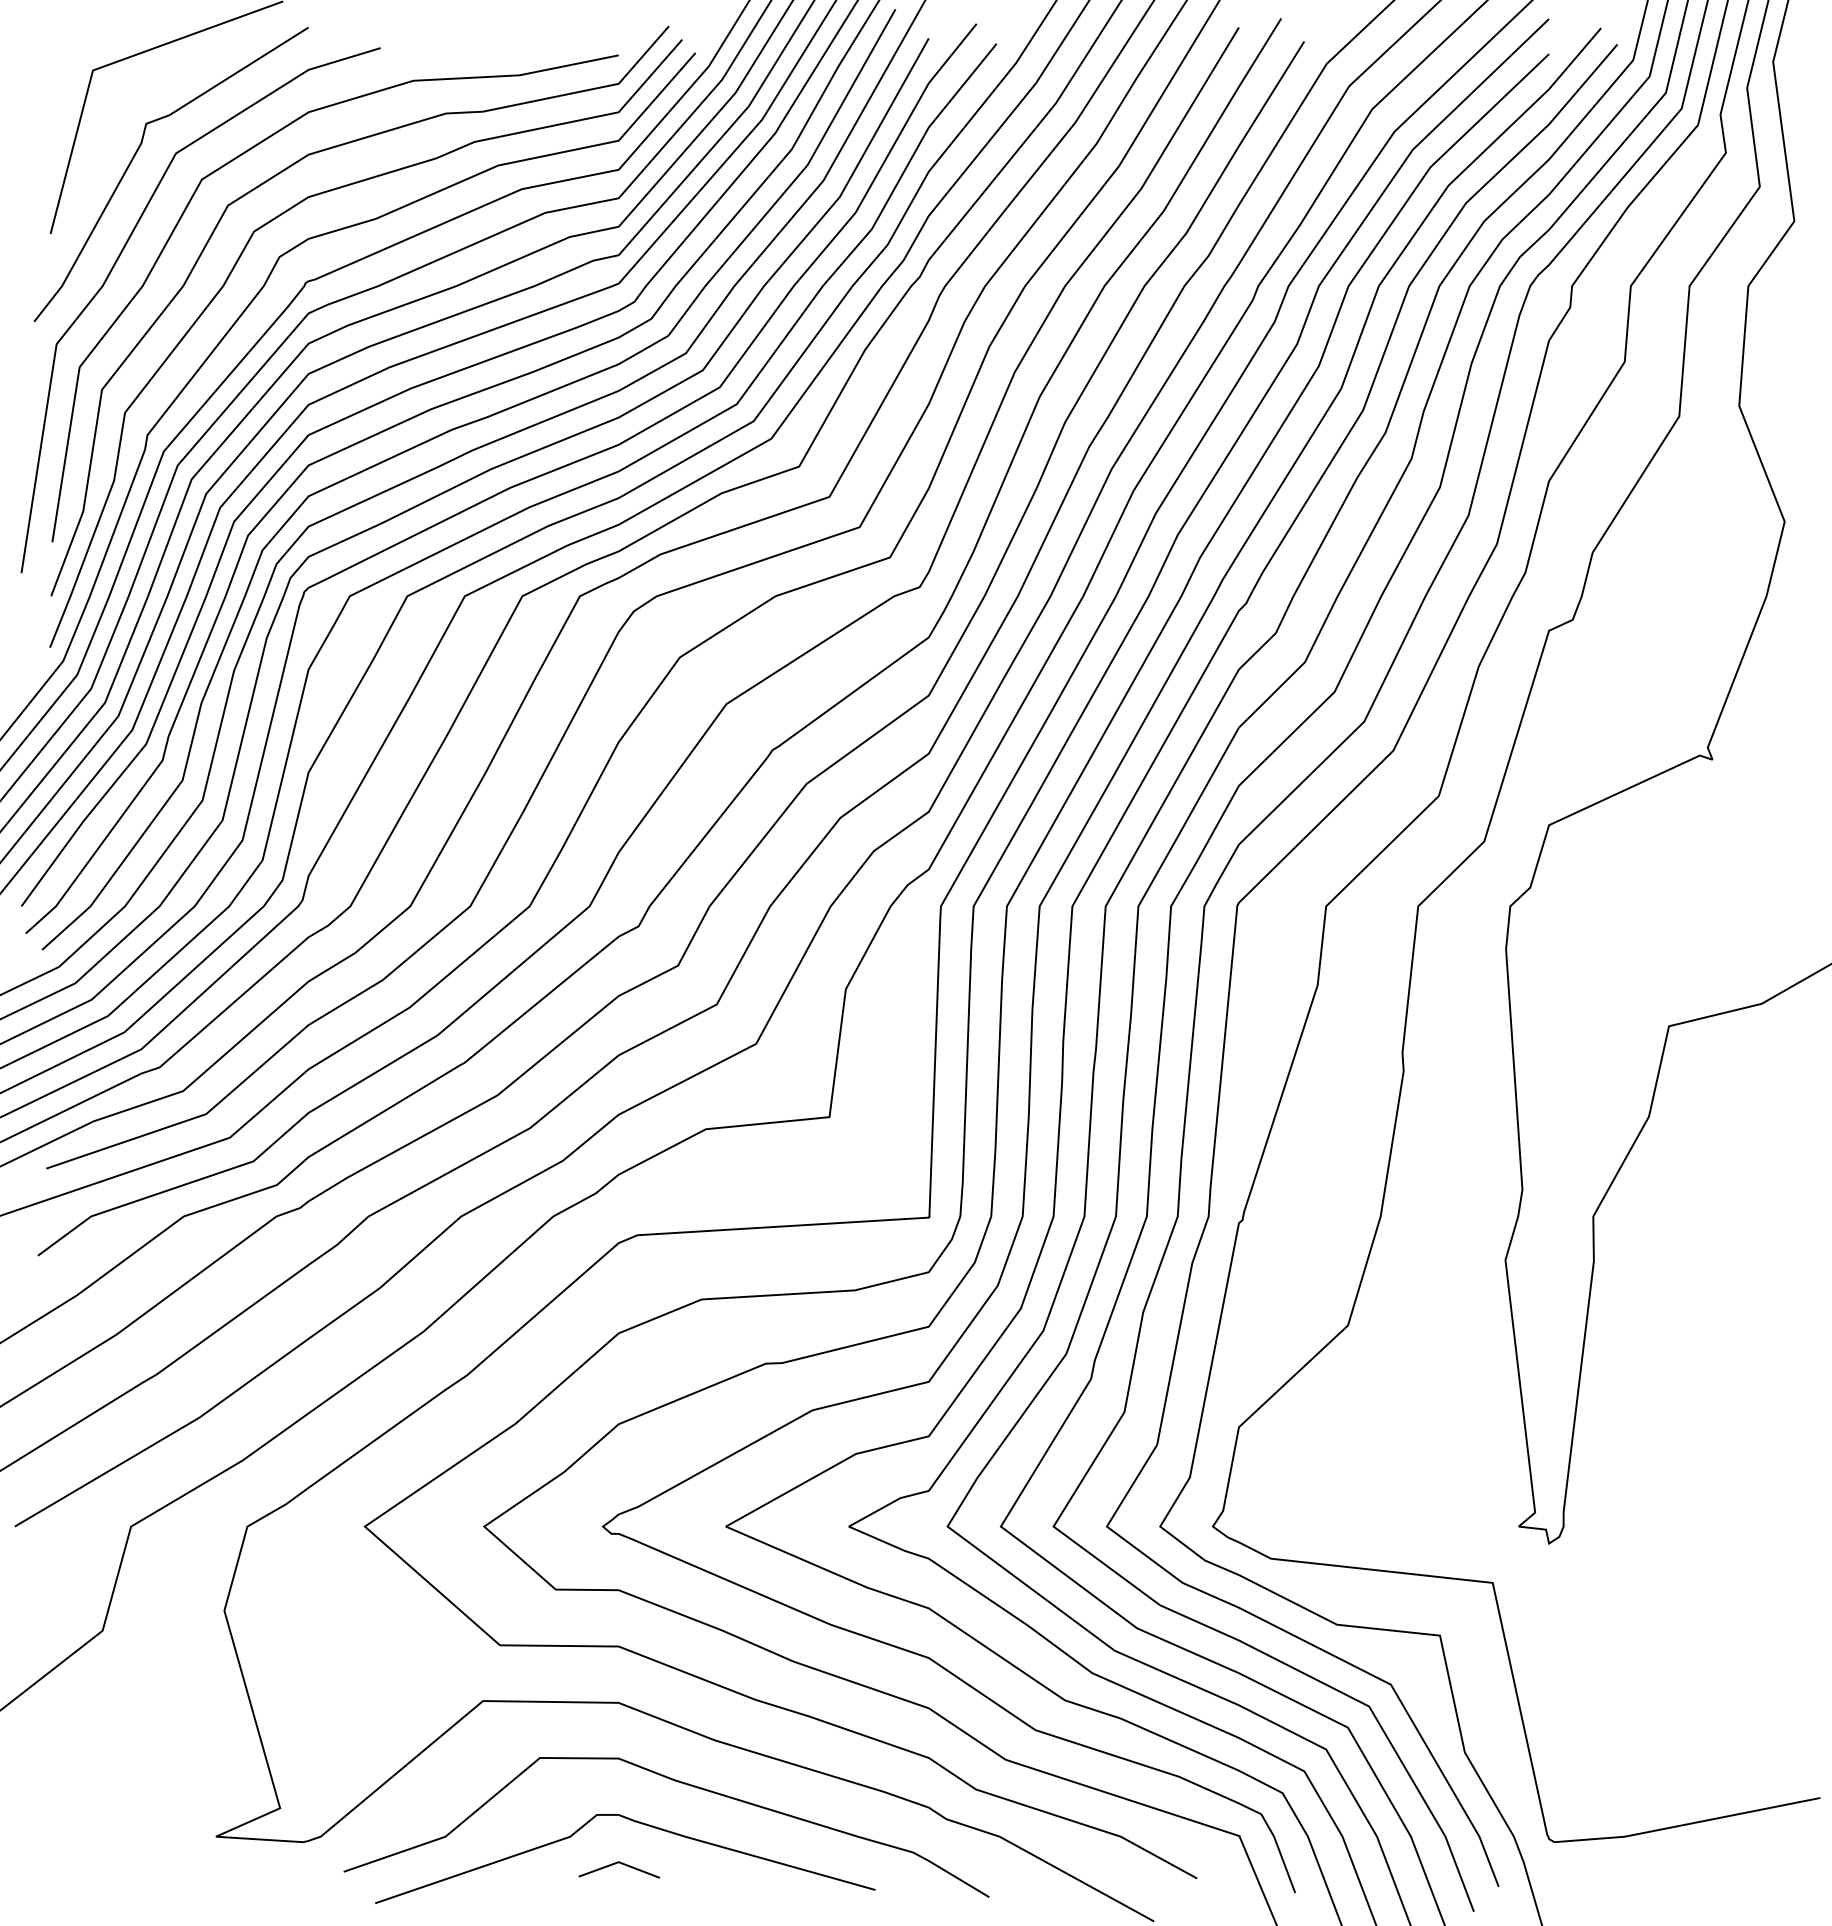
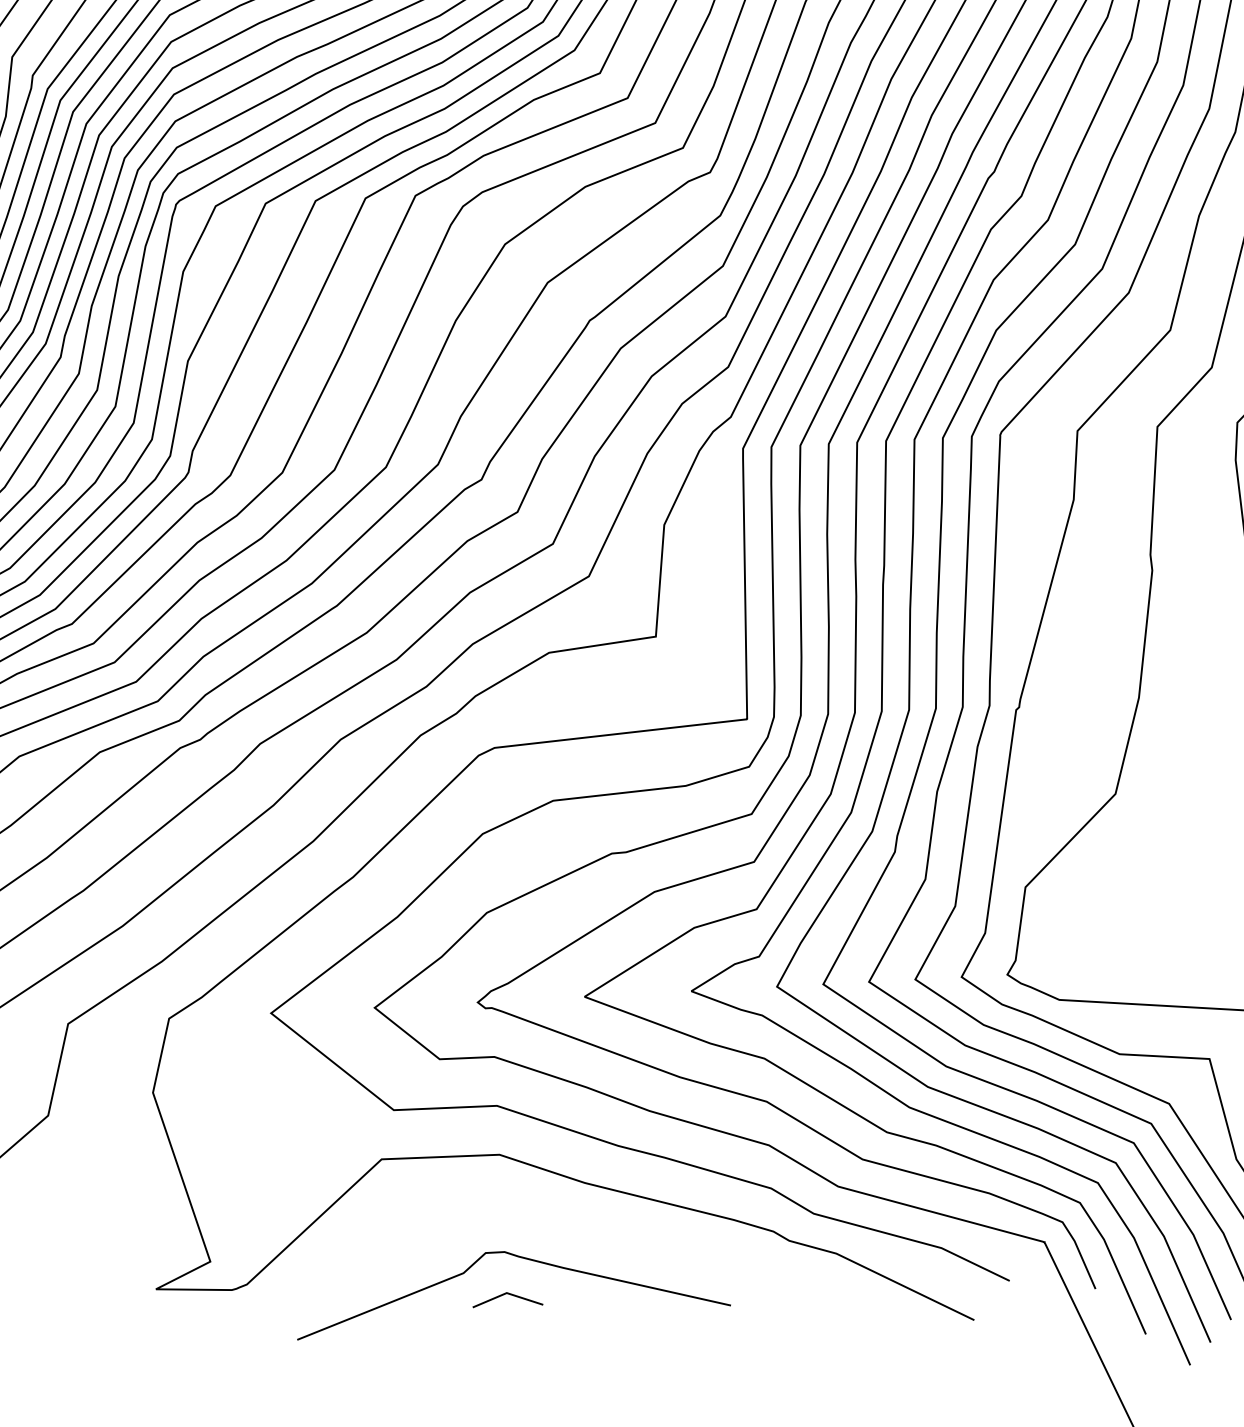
curve: (677, 1782) -> (554, 1221), removed

